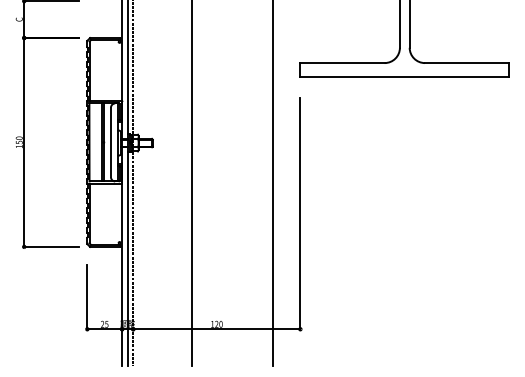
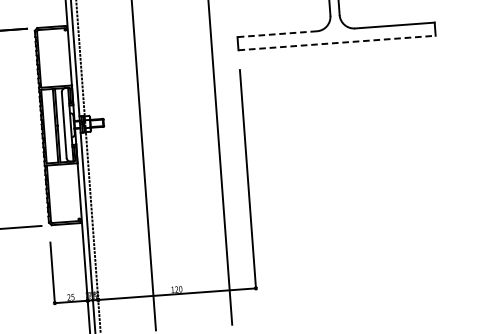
line: (342, 63) -> (277, 34), solid -> dashed
line: (405, 77) -> (337, 43), solid -> dashed

